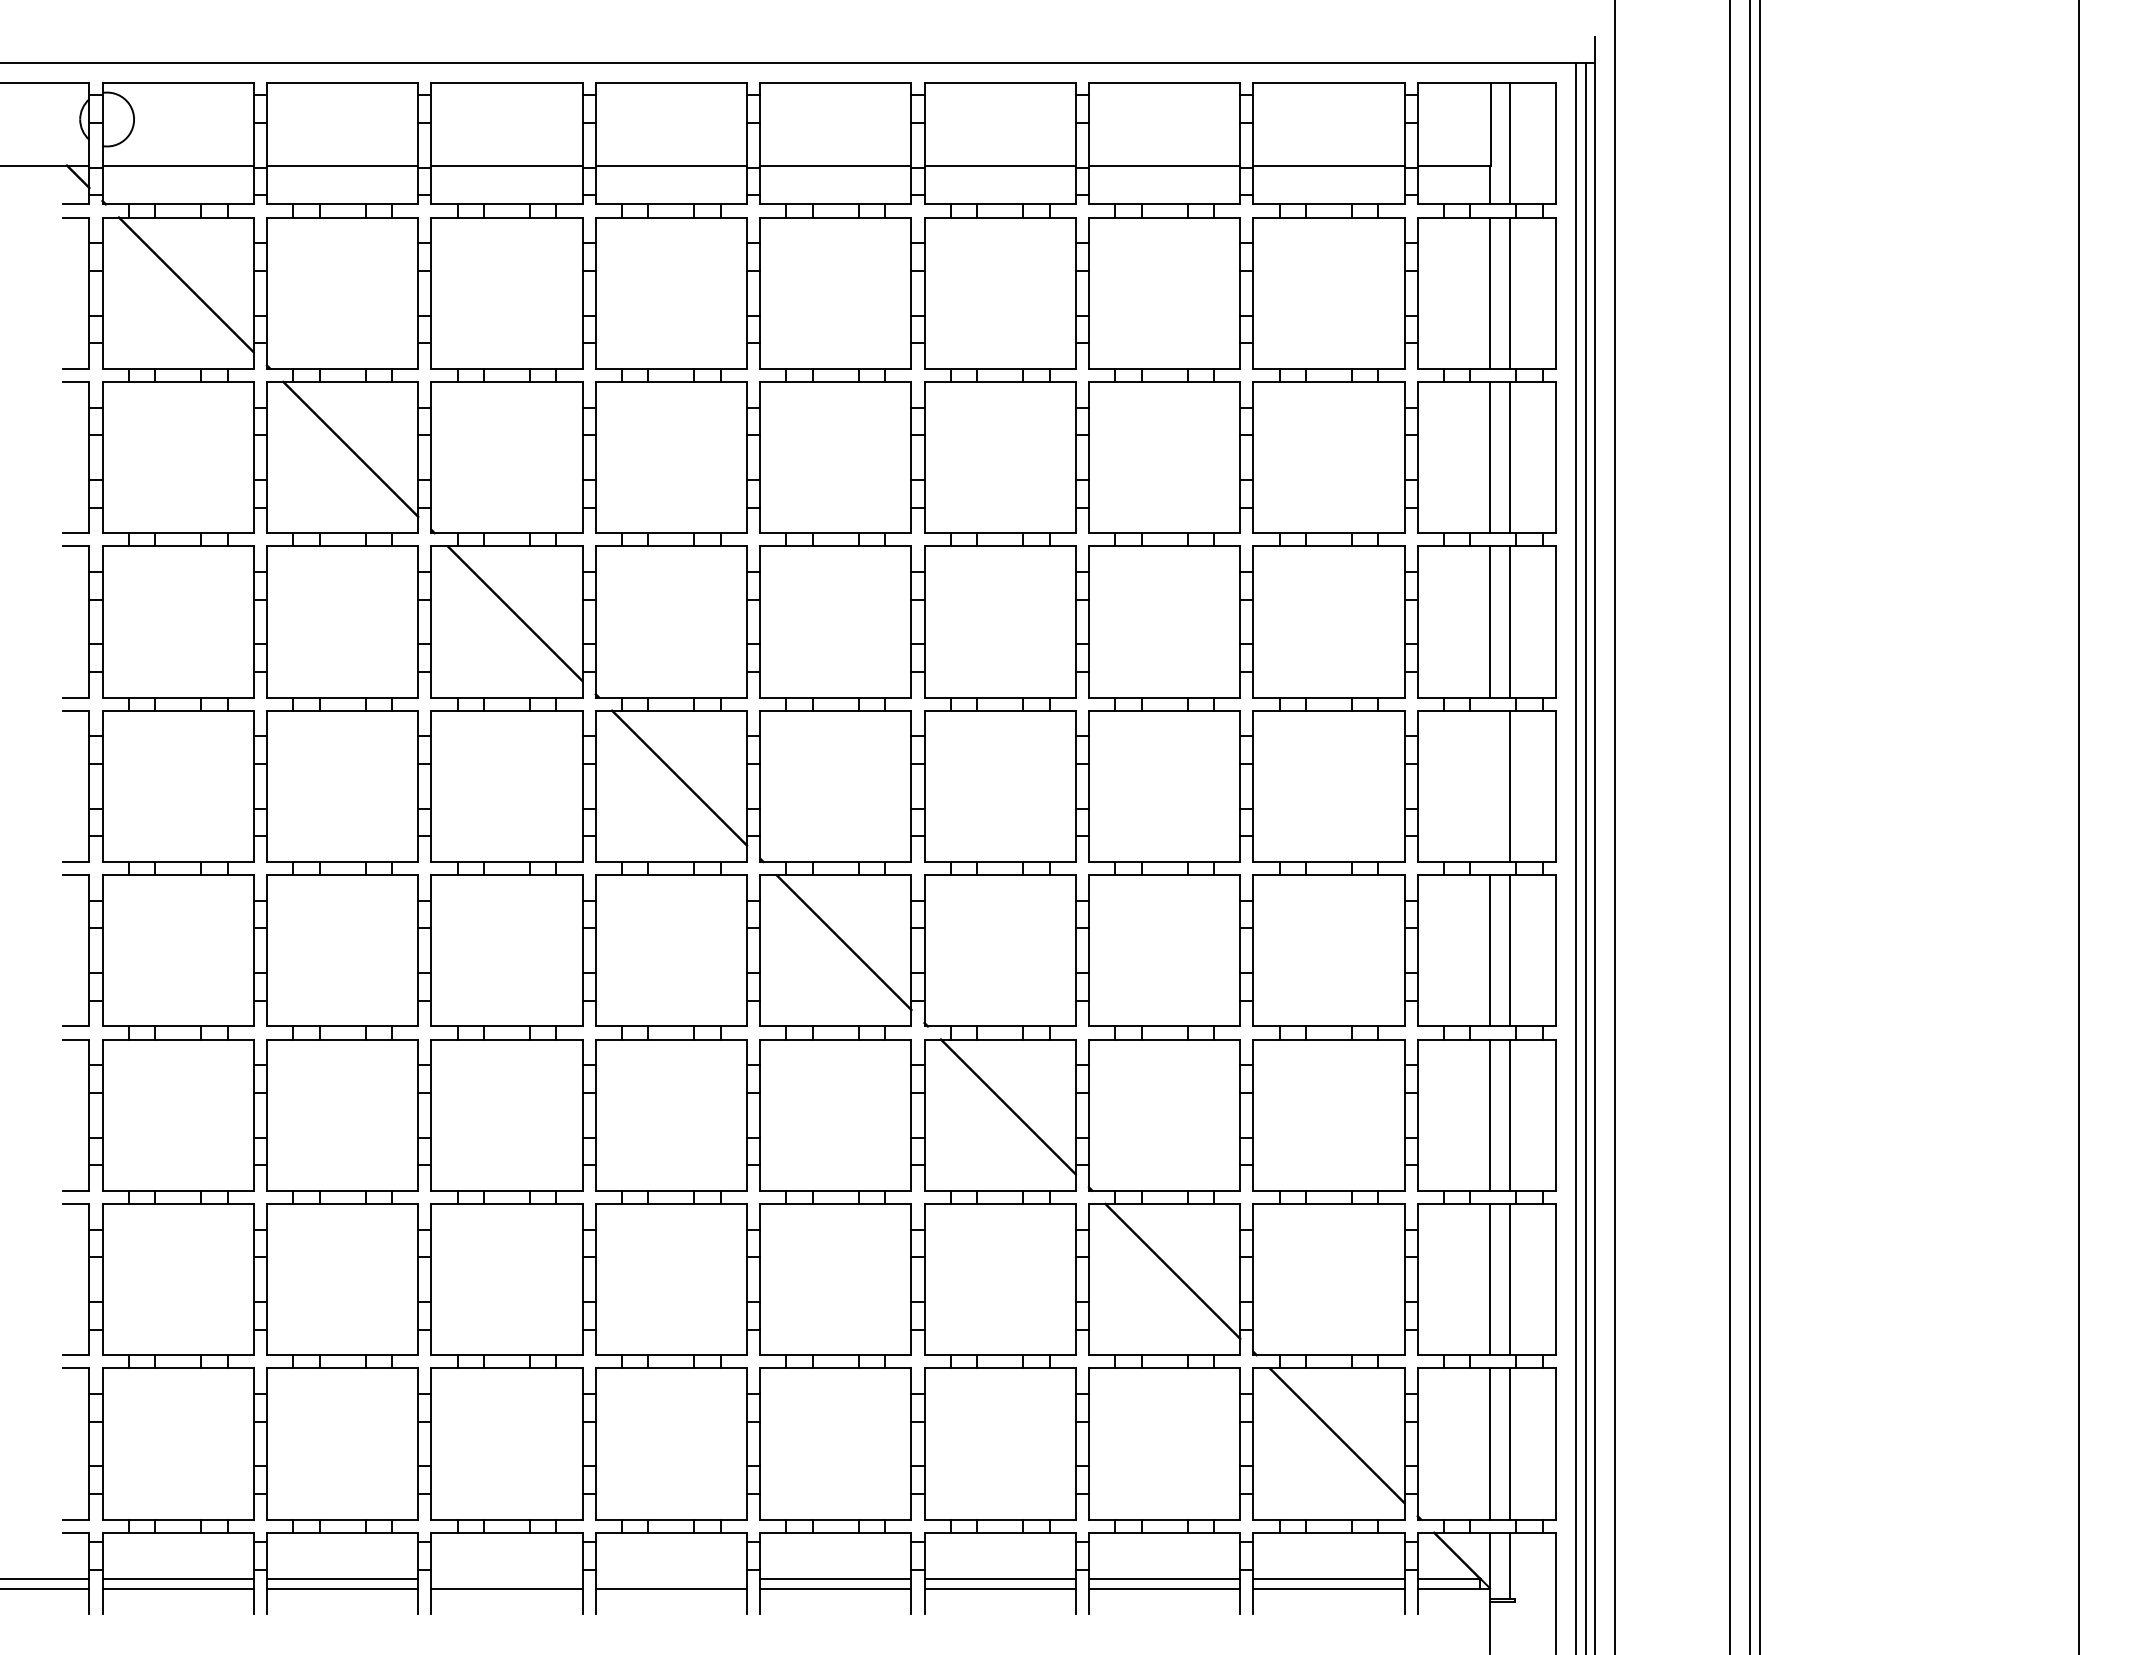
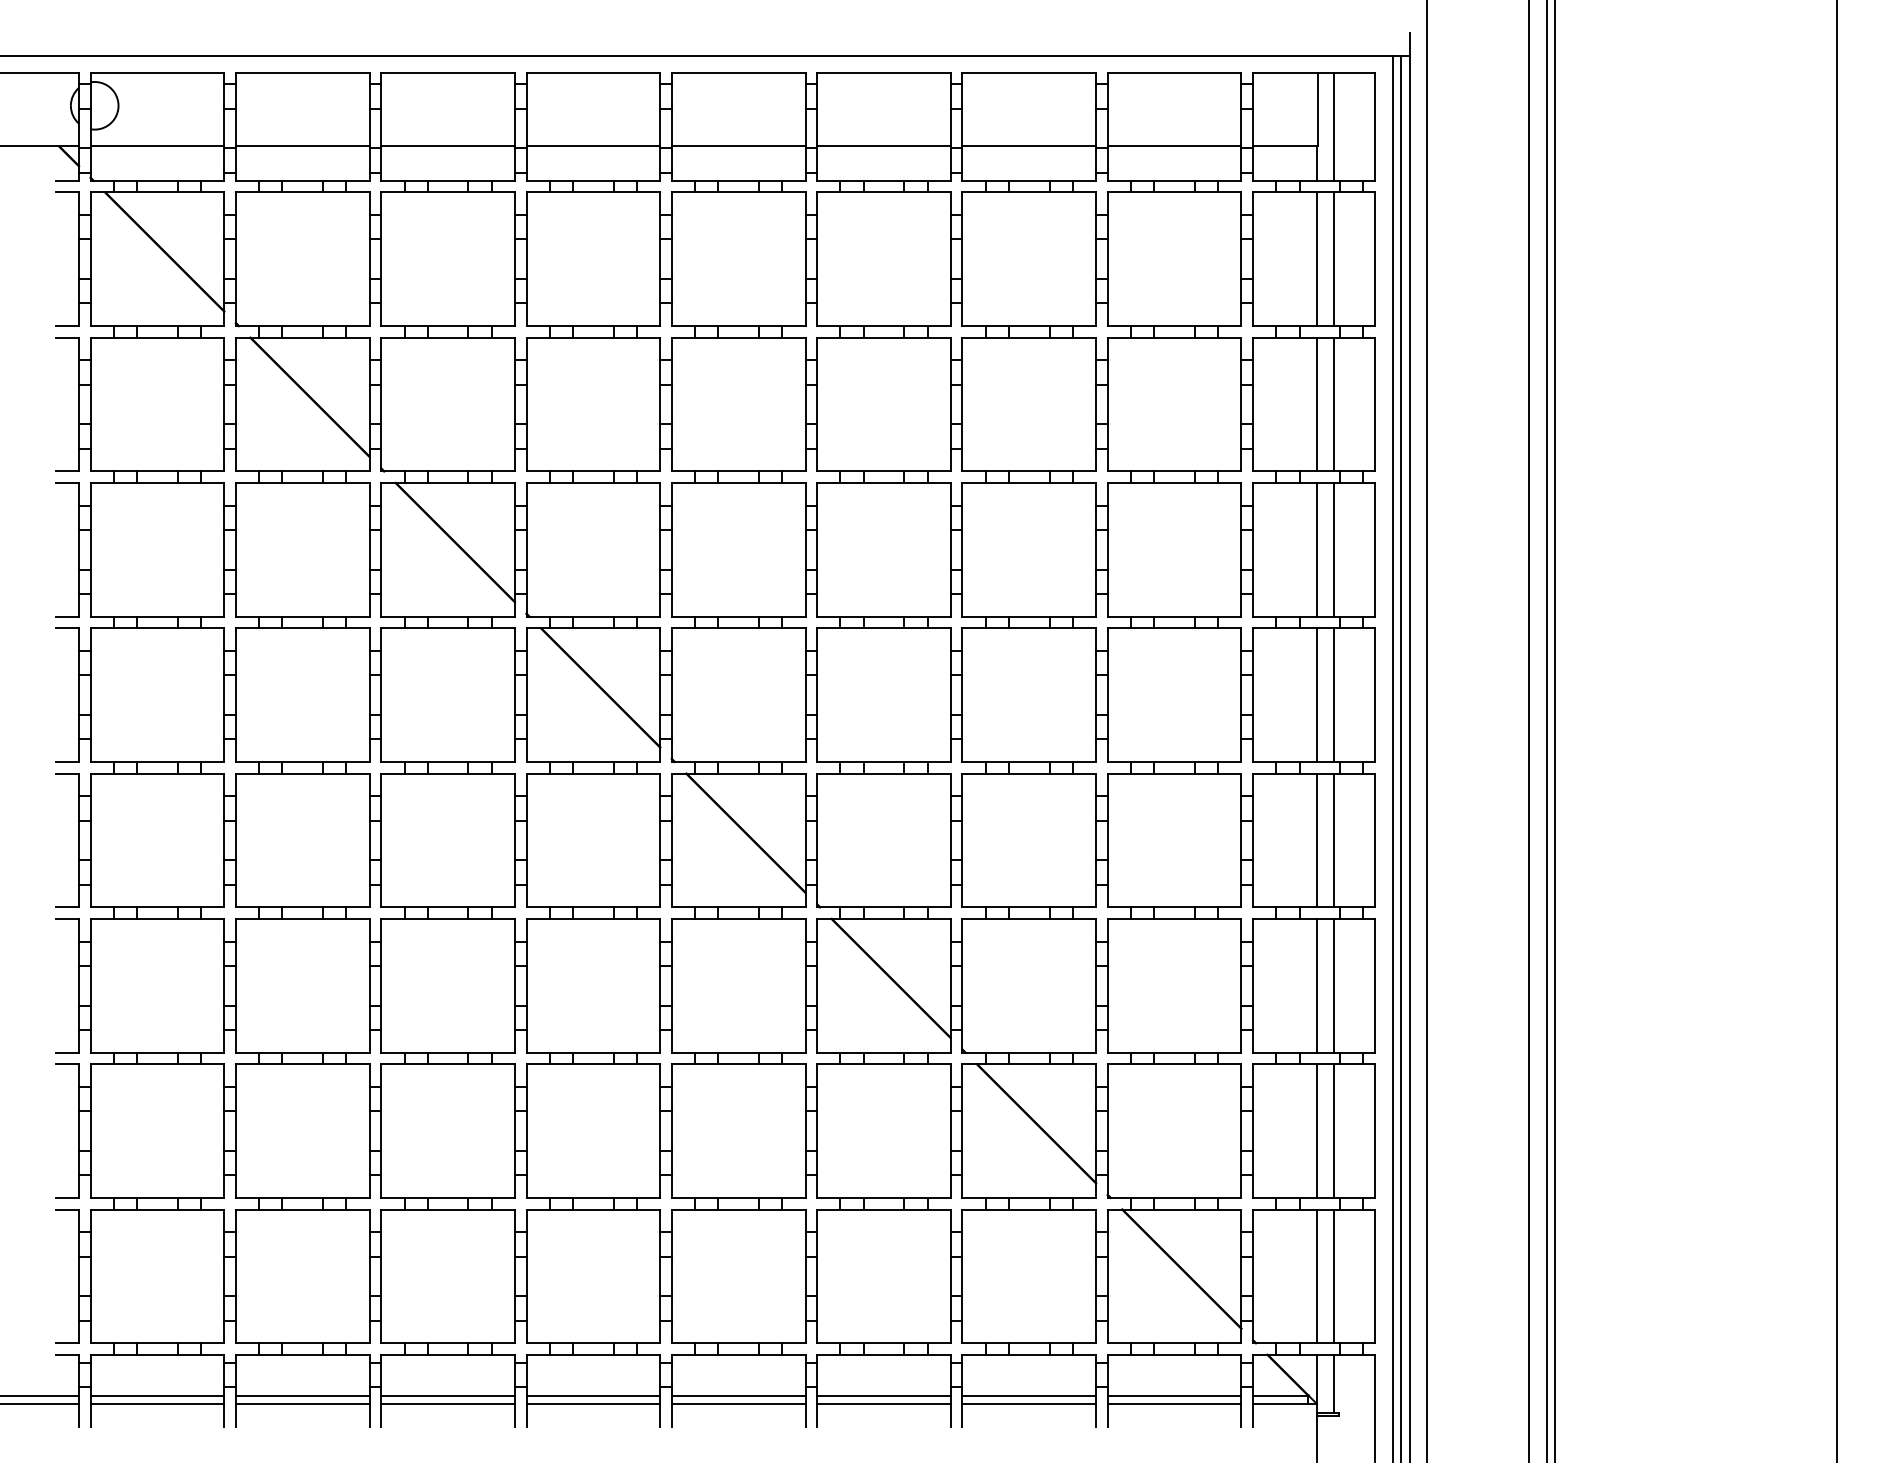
line: (1490, 786) -> (1317, 695), added
line: (506, 1579) -> (447, 1396), added
line: (671, 1579) -> (593, 1396), added

